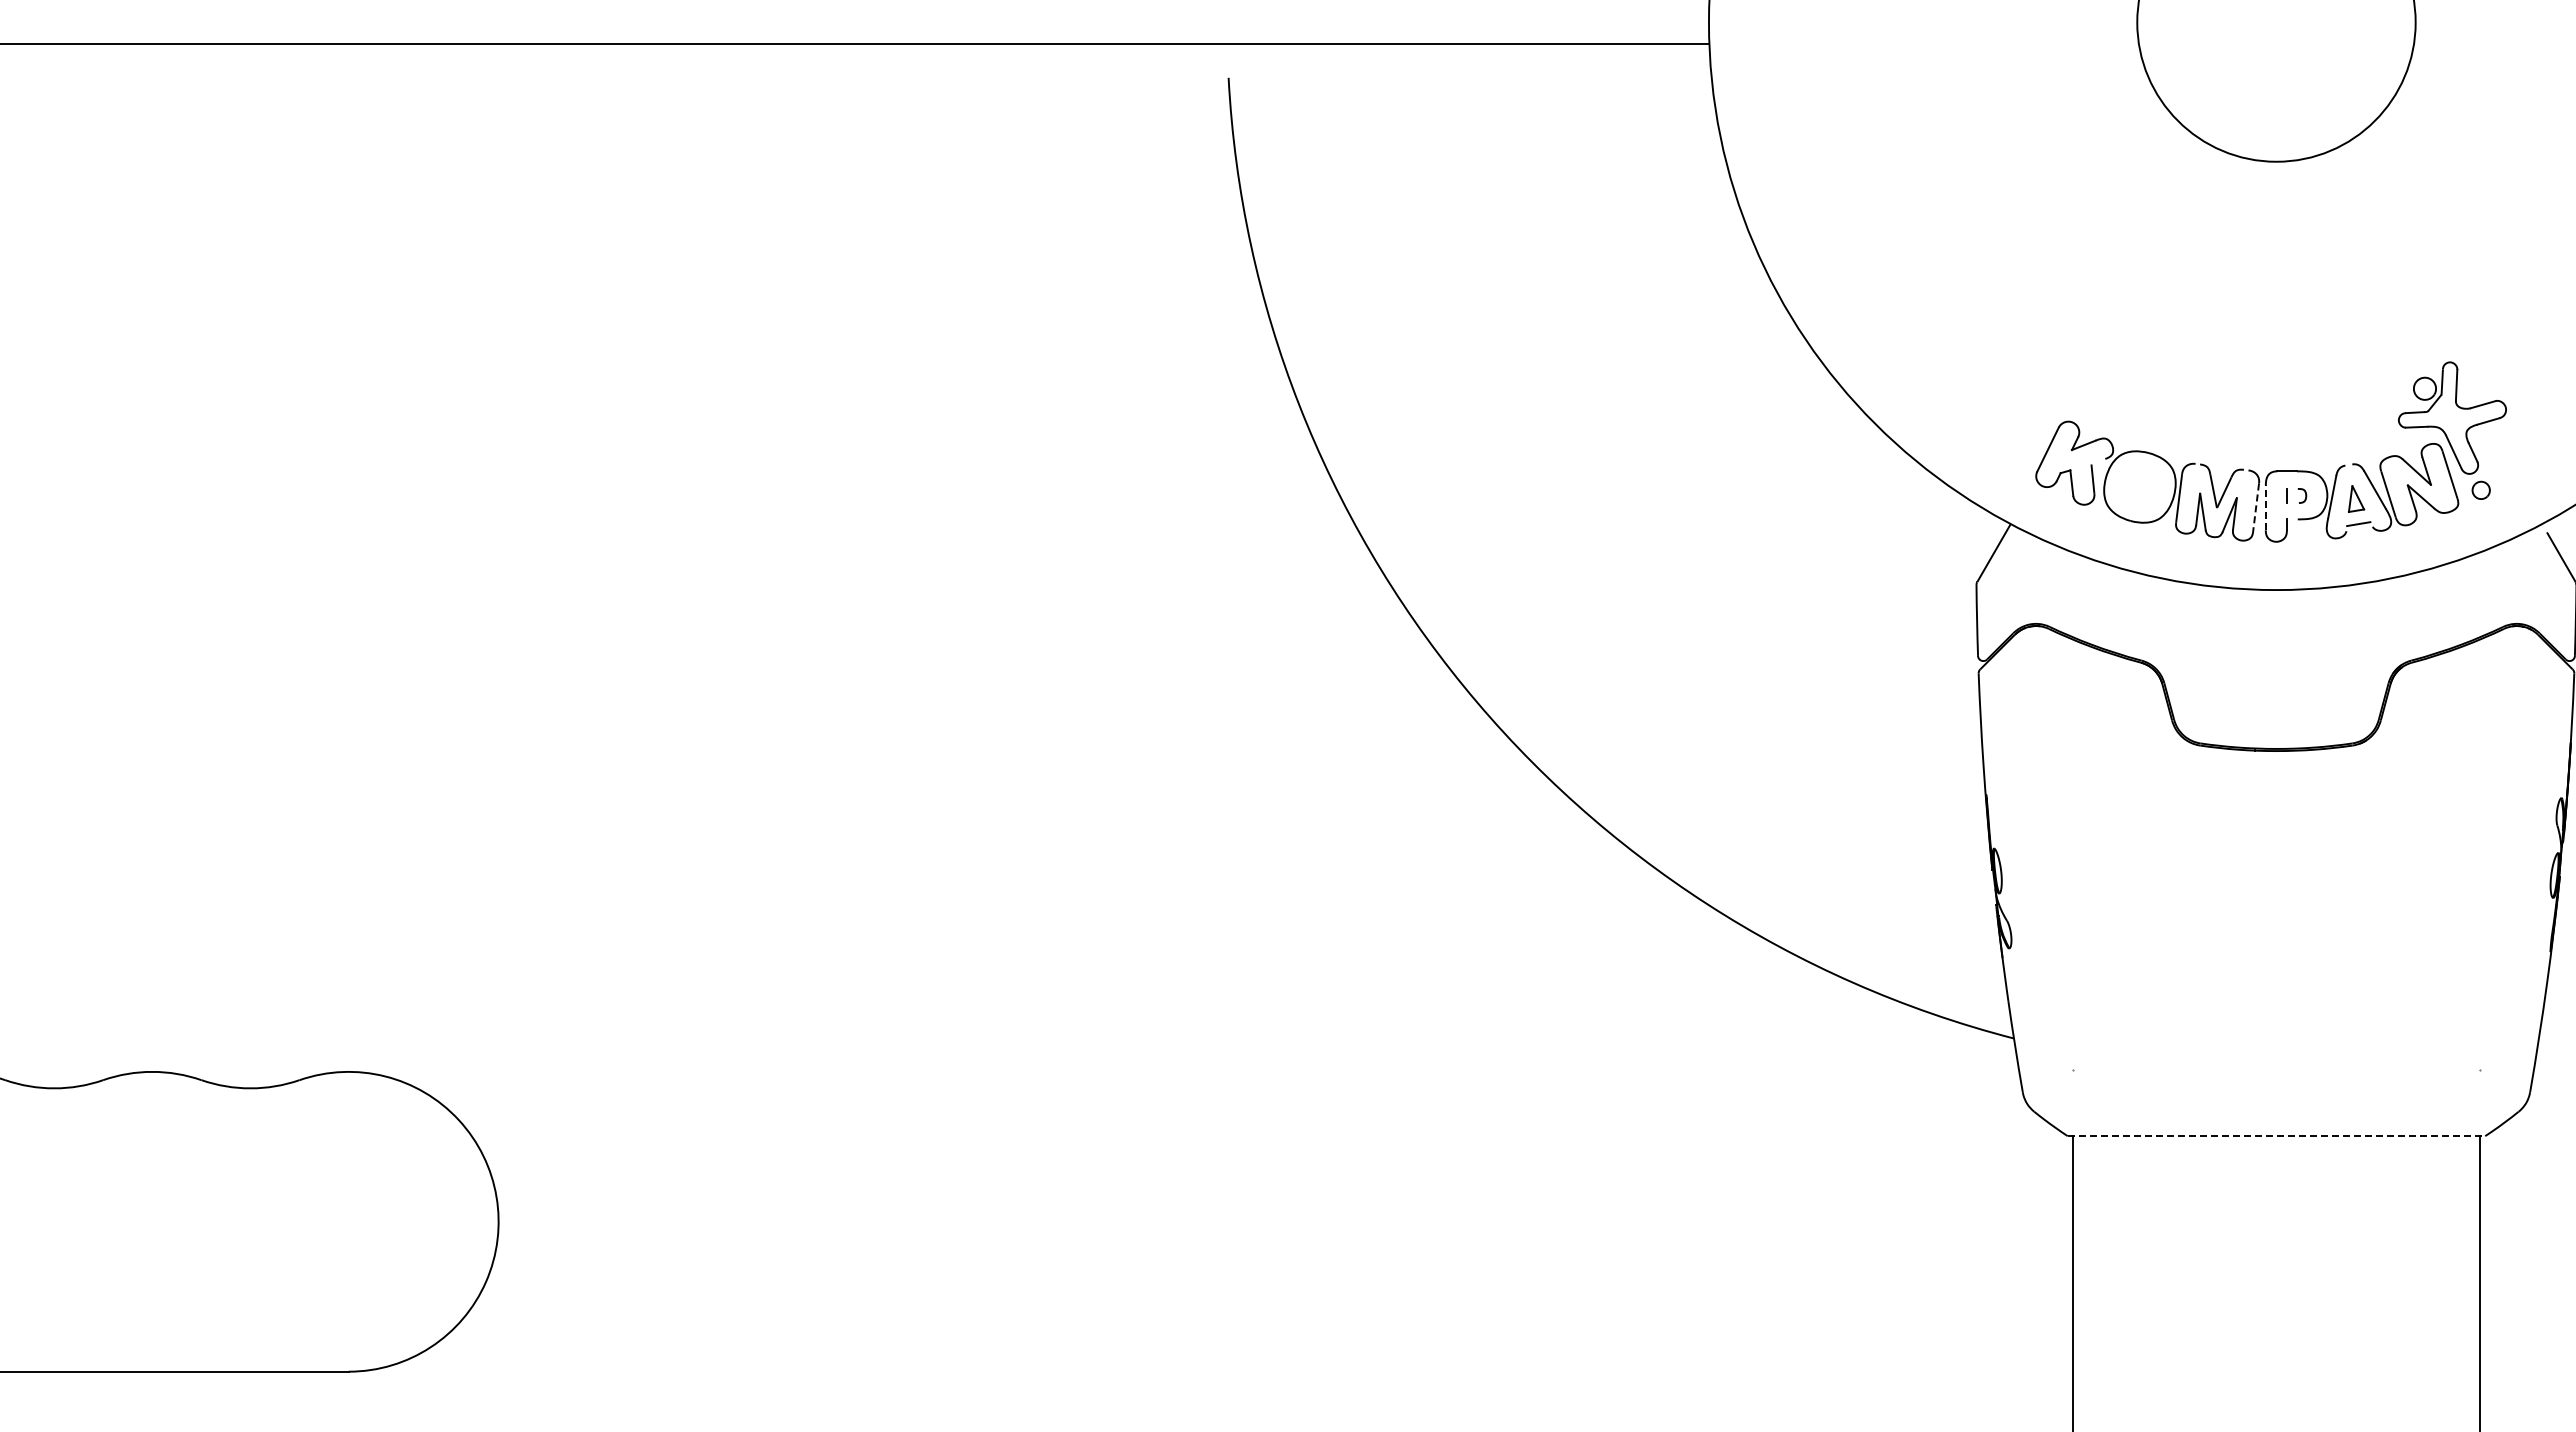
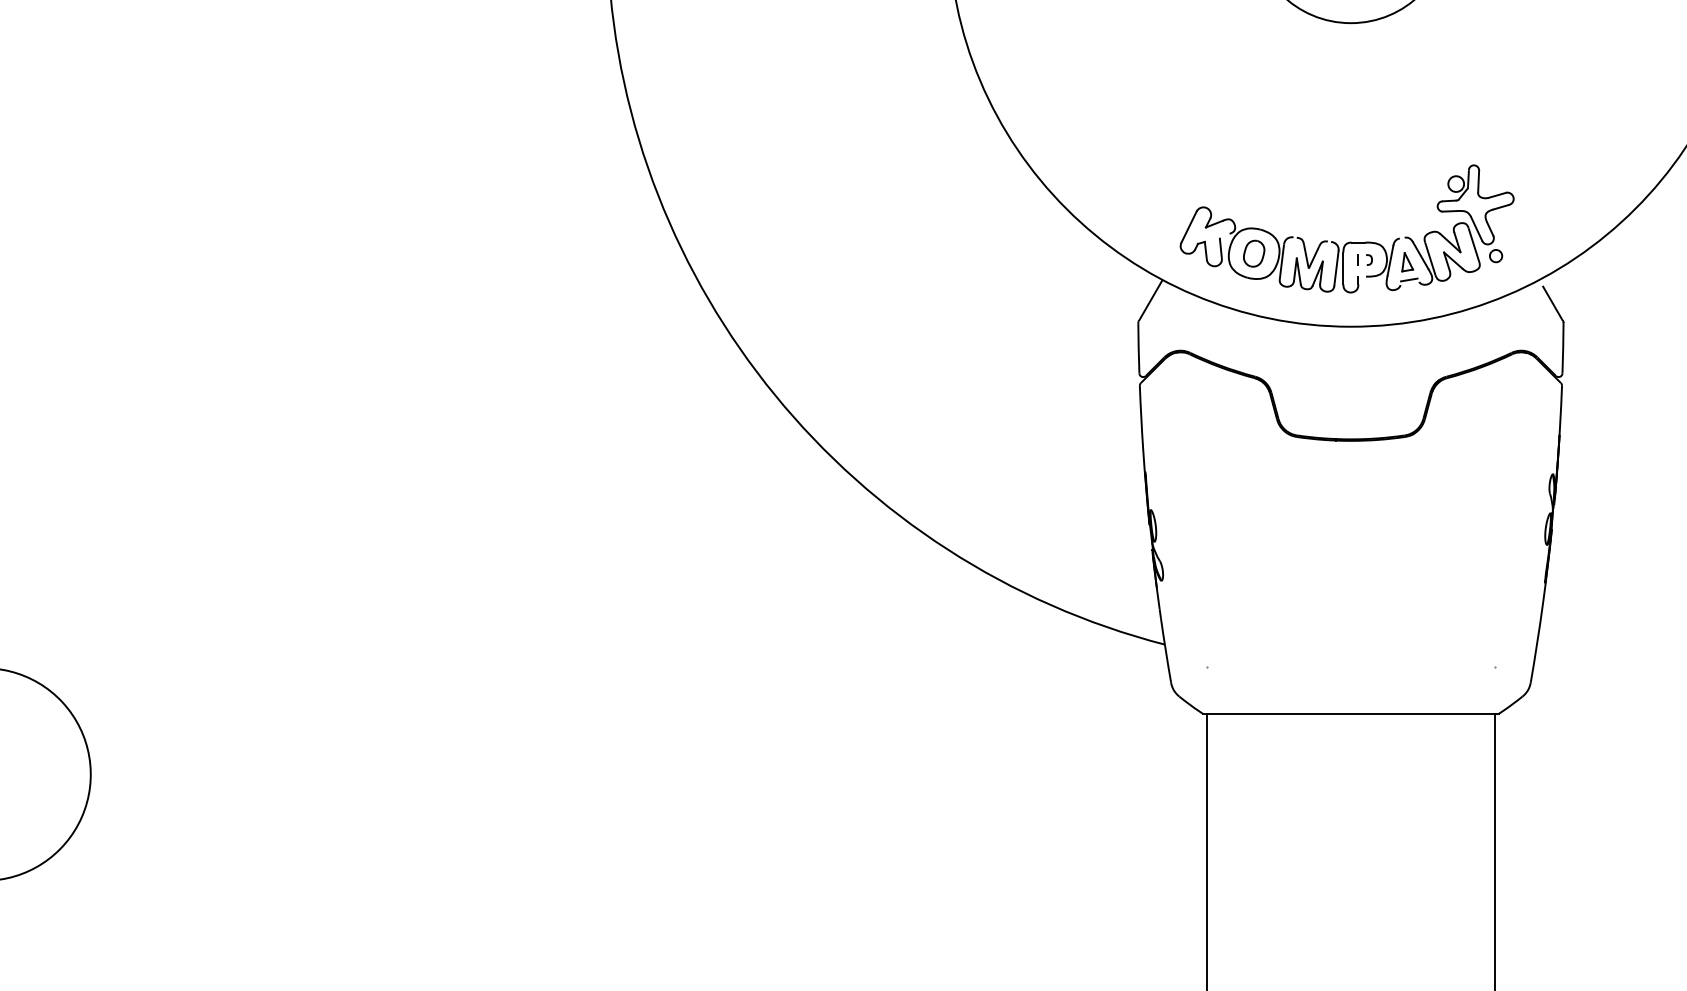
part: (2139, 486) -> (1253, 253), added
line: (2265, 507) -> (1343, 268), dashed -> solid
line: (2256, 508) -> (1336, 268), dashed -> solid
line: (2276, 1136) -> (1350, 714), dashed -> solid

